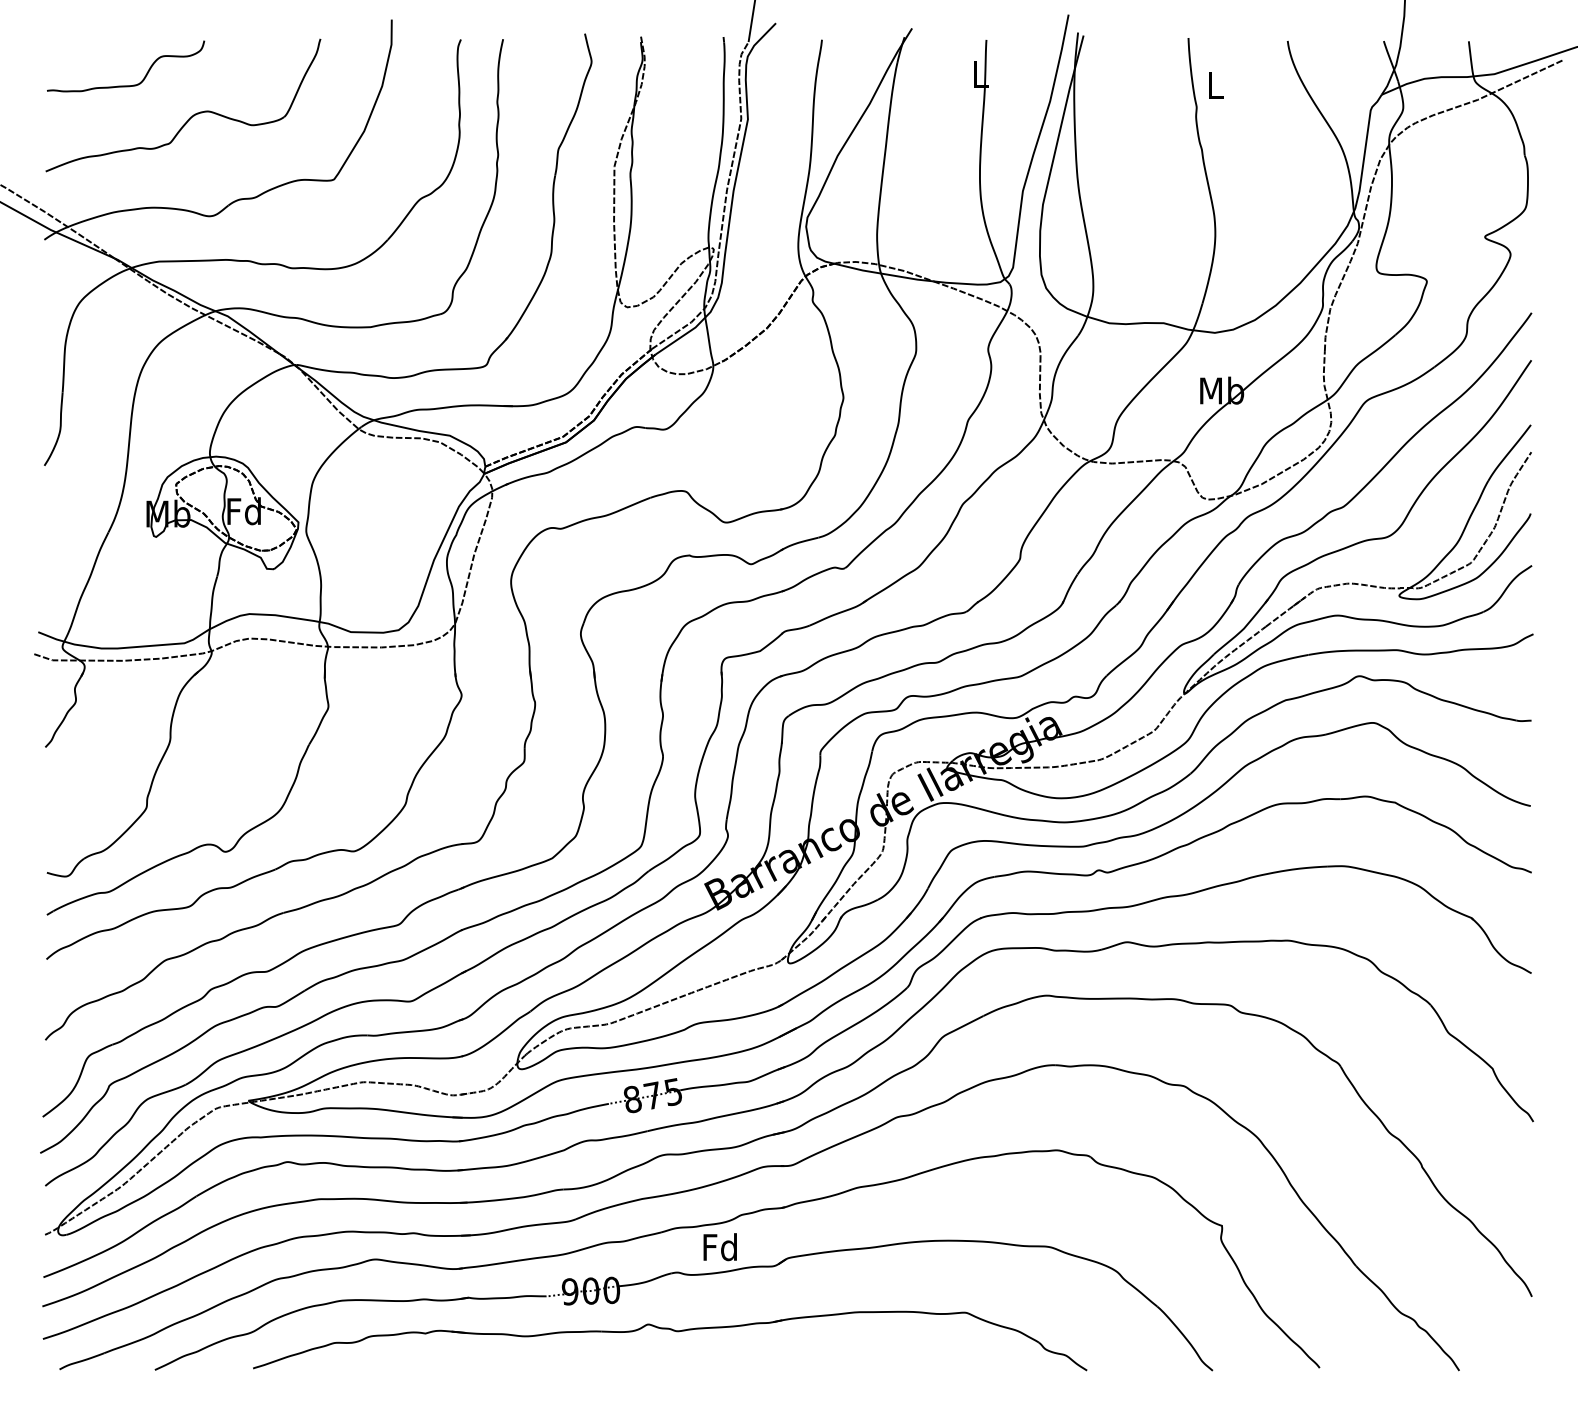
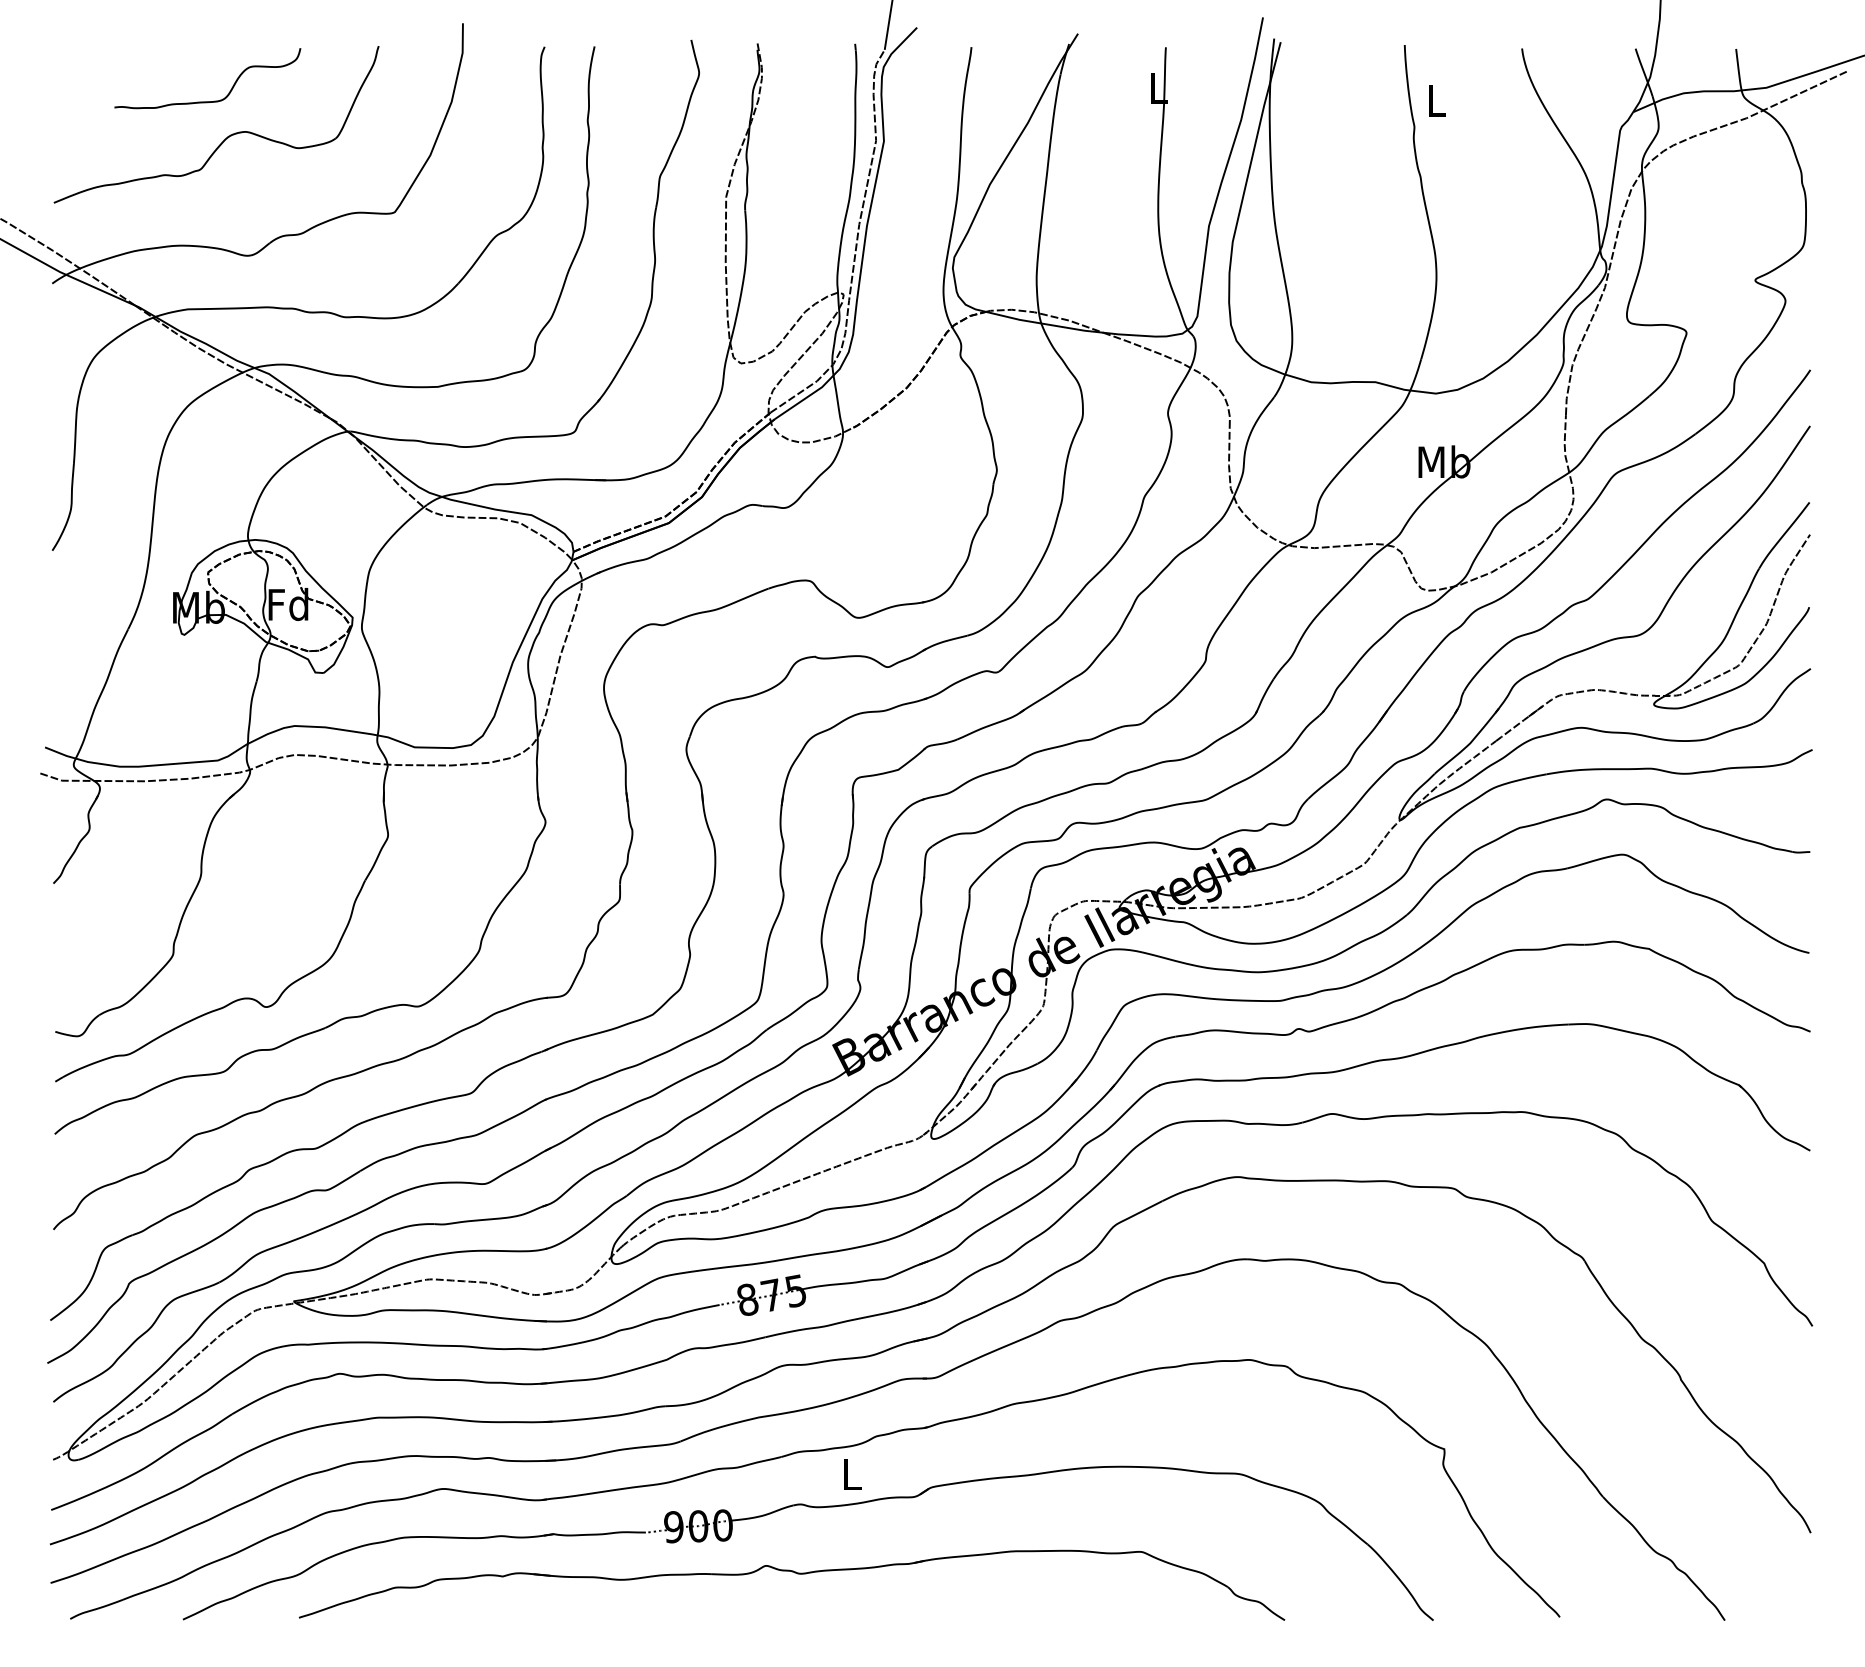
curve: (126, 85) -> (208, 101), moved
text: (719, 1247) -> (850, 1474), Fd -> L

